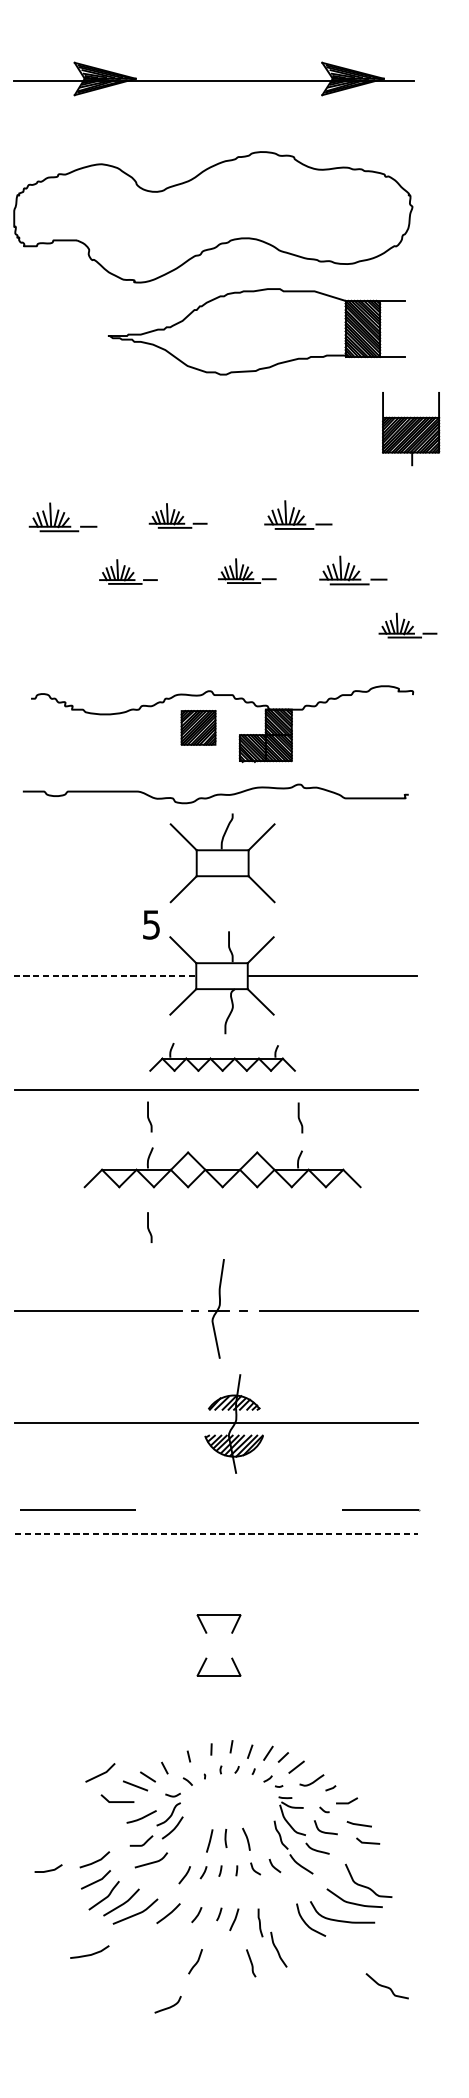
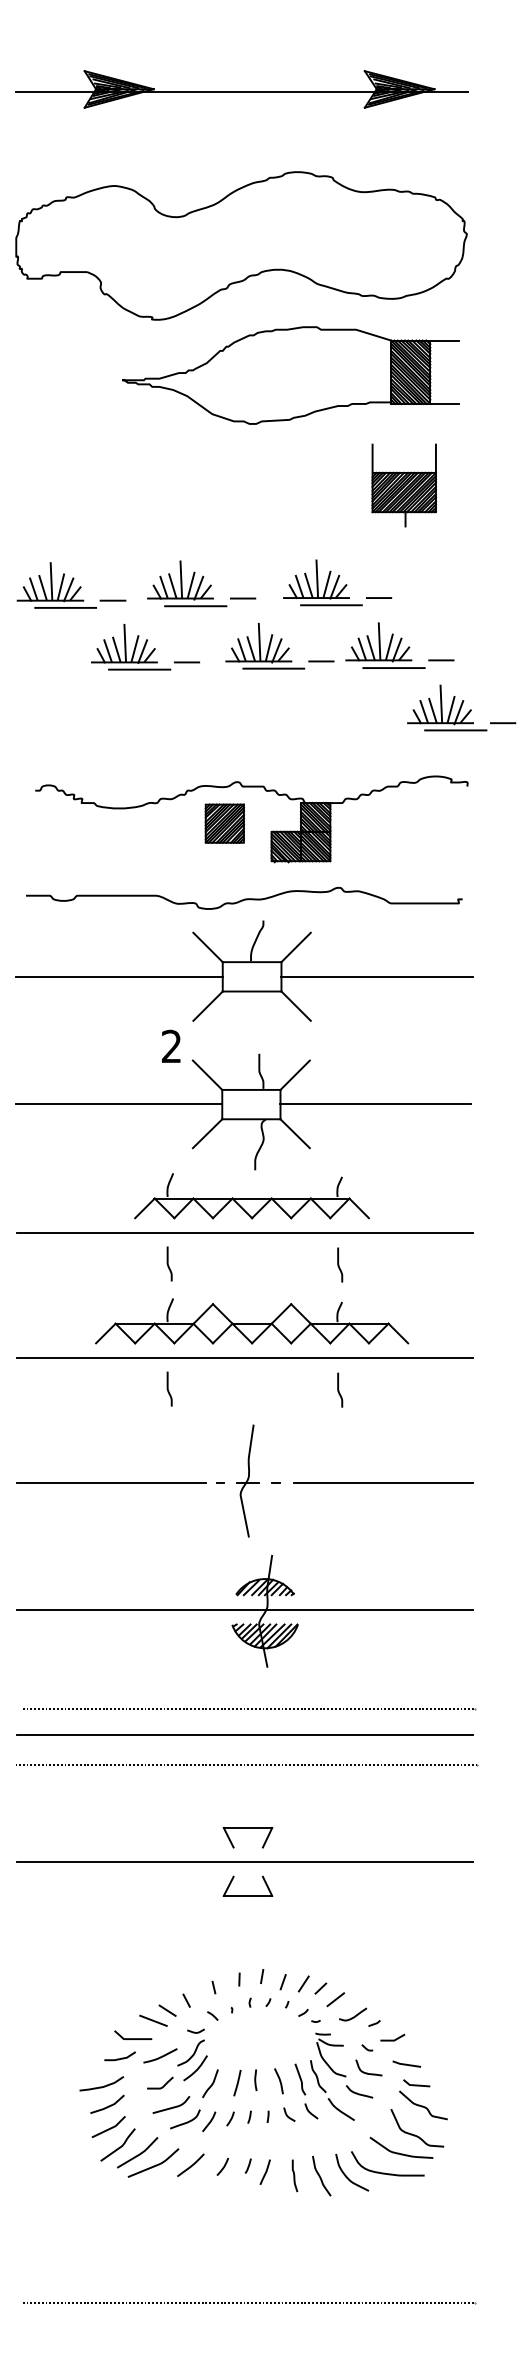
part: (410, 429) -> (403, 485), moved
part: (298, 514) -> (337, 582), size x1.43
part: (177, 515) -> (201, 583), size x1.67
part: (63, 517) -> (71, 585), size x1.43
part: (352, 570) -> (399, 645), size x1.43
part: (246, 571) -> (279, 646), size x1.67
part: (128, 572) -> (145, 647), size x1.67
part: (407, 625) -> (461, 707), size x1.67
line: (105, 862) -> (119, 976), added
line: (332, 862) -> (376, 976), added
text: (151, 924) -> (171, 1046), 5 -> 2
line: (105, 976) -> (119, 1104), dashed -> solid
part: (222, 1057) -> (251, 1196), size x1.43
line: (216, 1200) -> (245, 1358), added
curve: (299, 1227) -> (339, 1389), added
line: (216, 1533) -> (245, 1735), dashed -> solid
line: (217, 1560) -> (246, 1765), added
line: (216, 1645) -> (245, 1861), added
line: (100, 1774) -> (113, 2007), removed
line: (48, 1870) -> (119, 2058), moved
curve: (277, 1950) -> (320, 2176), moved
line: (89, 1954) -> (101, 2086), moved
curve: (196, 1961) -> (211, 2083), moved
curve: (251, 1963) -> (300, 2079), moved
curve: (387, 1986) -> (423, 2105), moved
curve: (169, 2006) -> (187, 2121), moved
line: (219, 2034) -> (248, 2302), added

